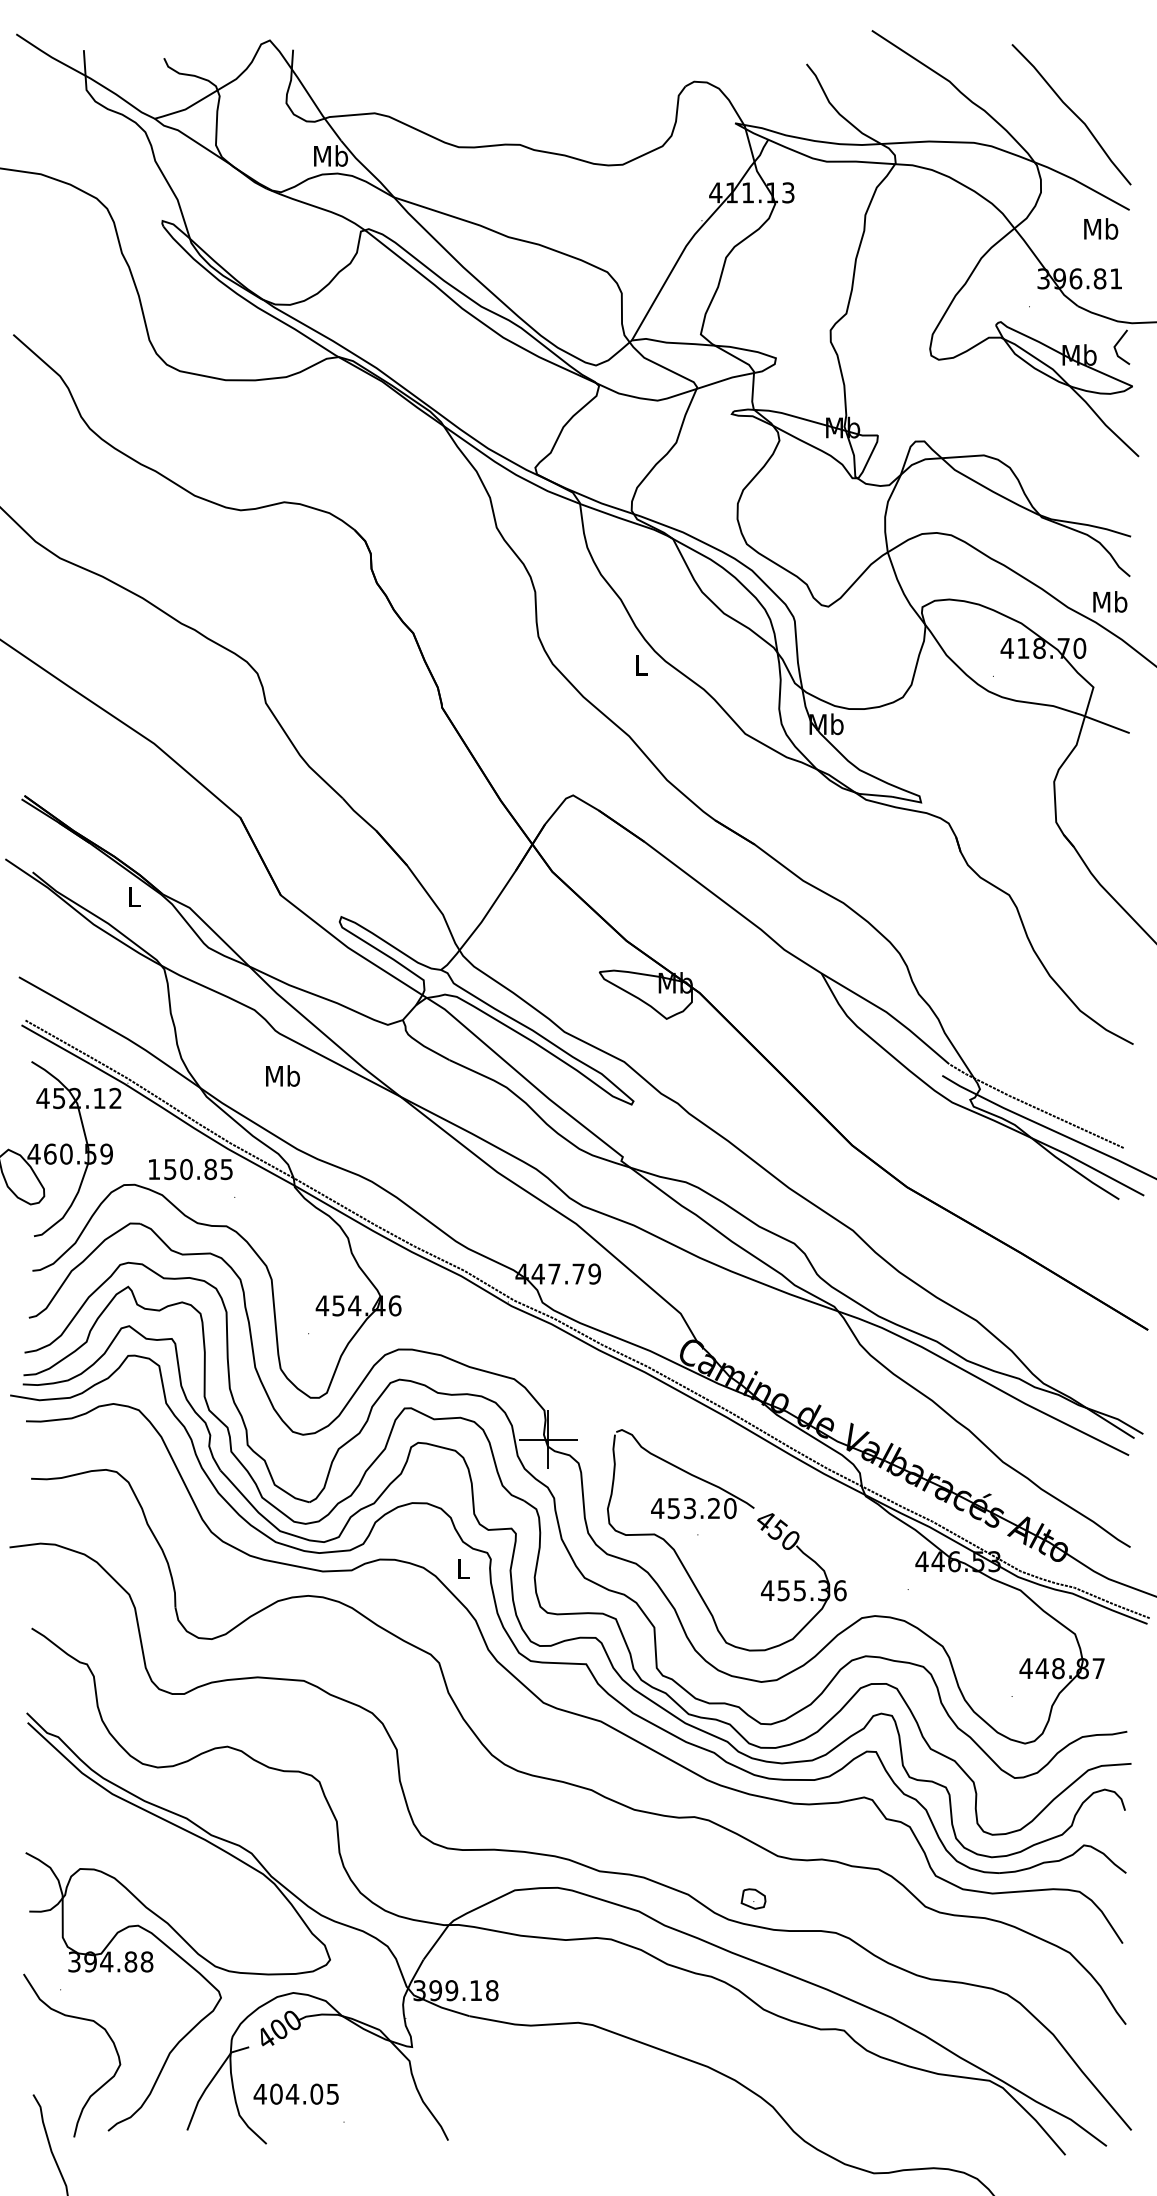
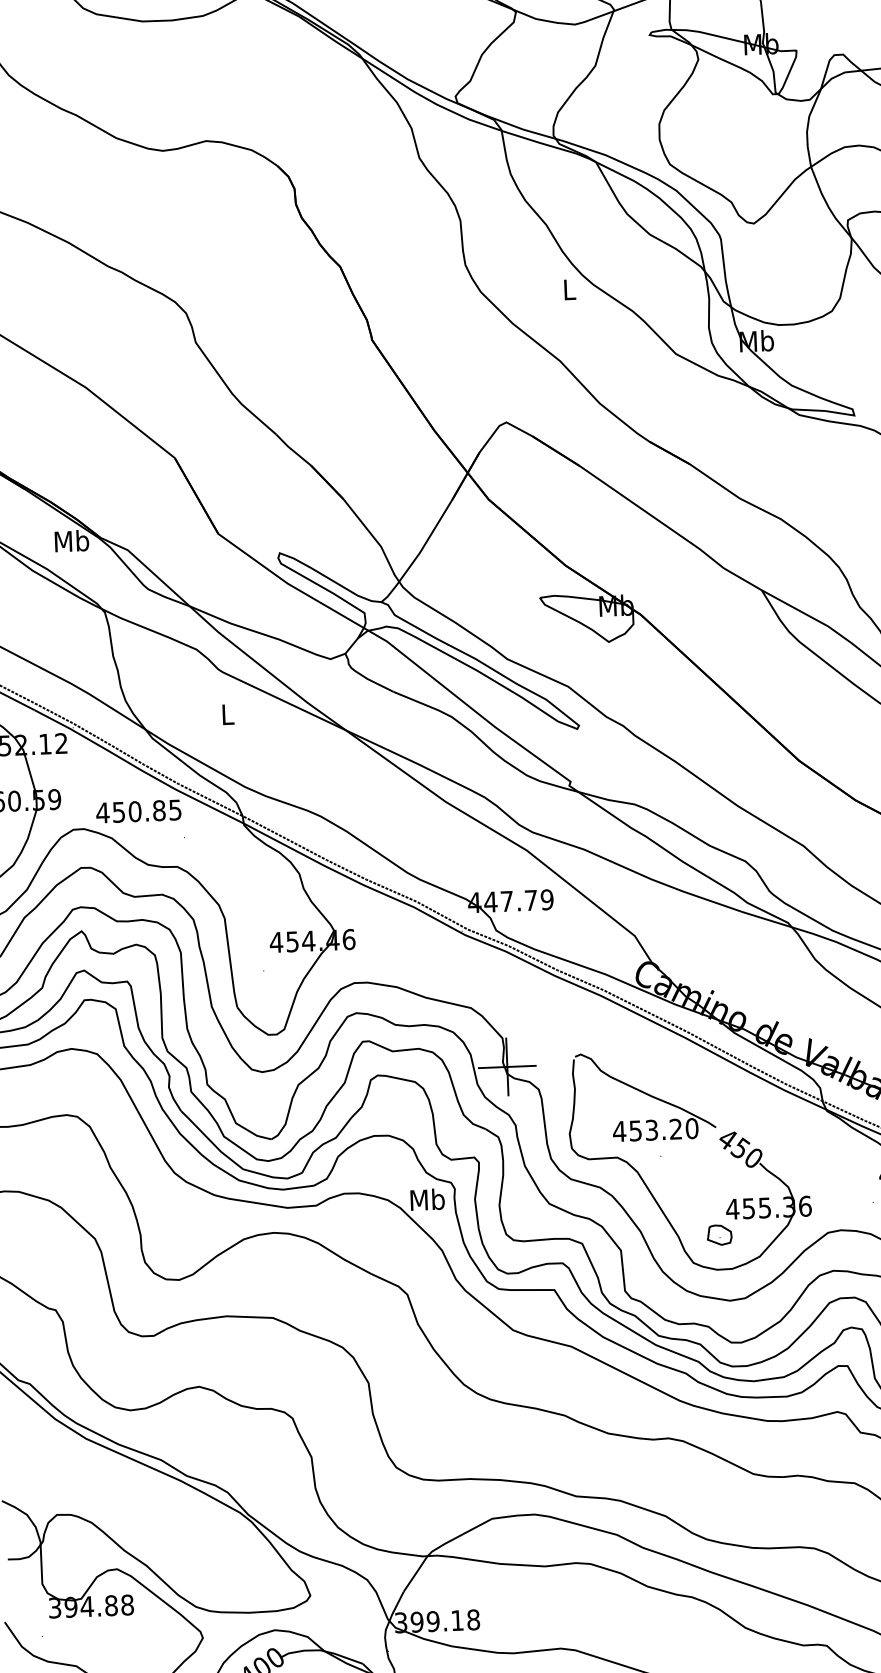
text: (134, 896) -> (72, 541), L -> Mb
text: (282, 1075) -> (227, 713), Mb -> L
text: (153, 1169) -> (102, 813), 150.85 -> 450.85
text: (463, 1568) -> (427, 1199), L -> Mb
part: (753, 1898) -> (719, 1234), moved

